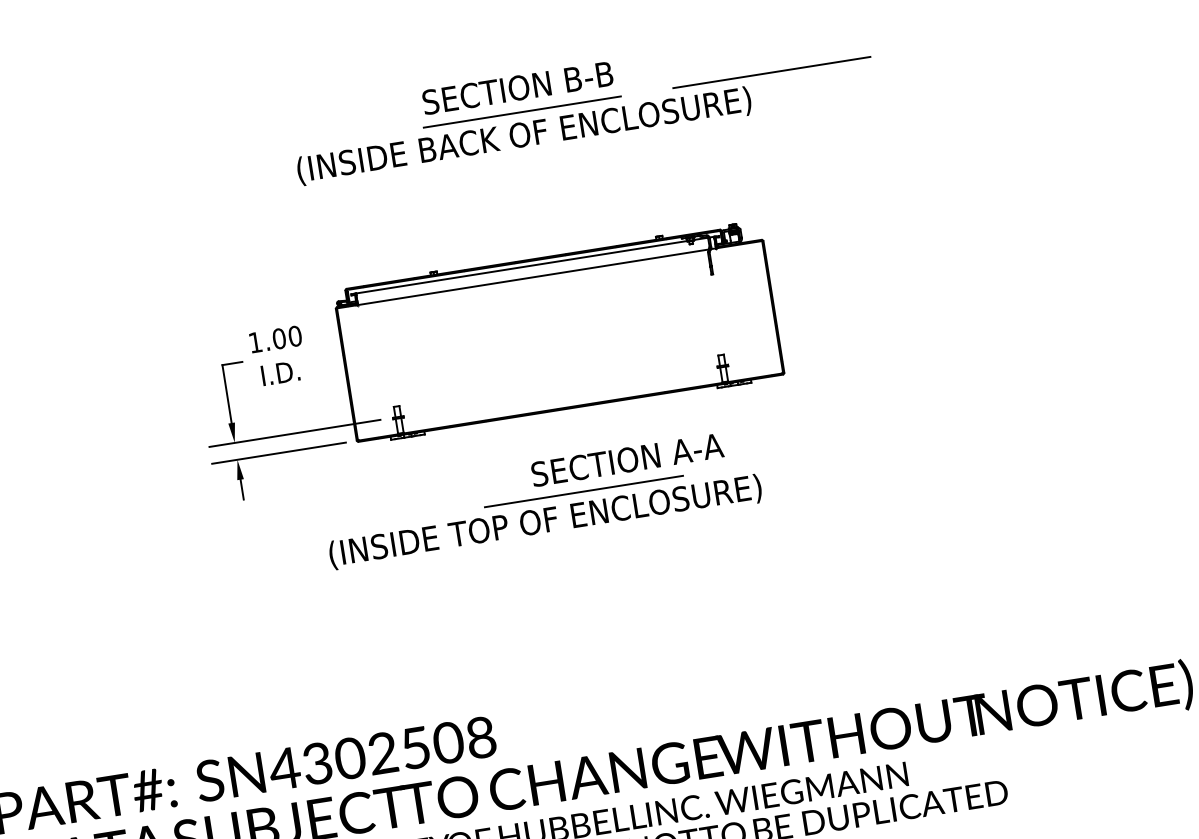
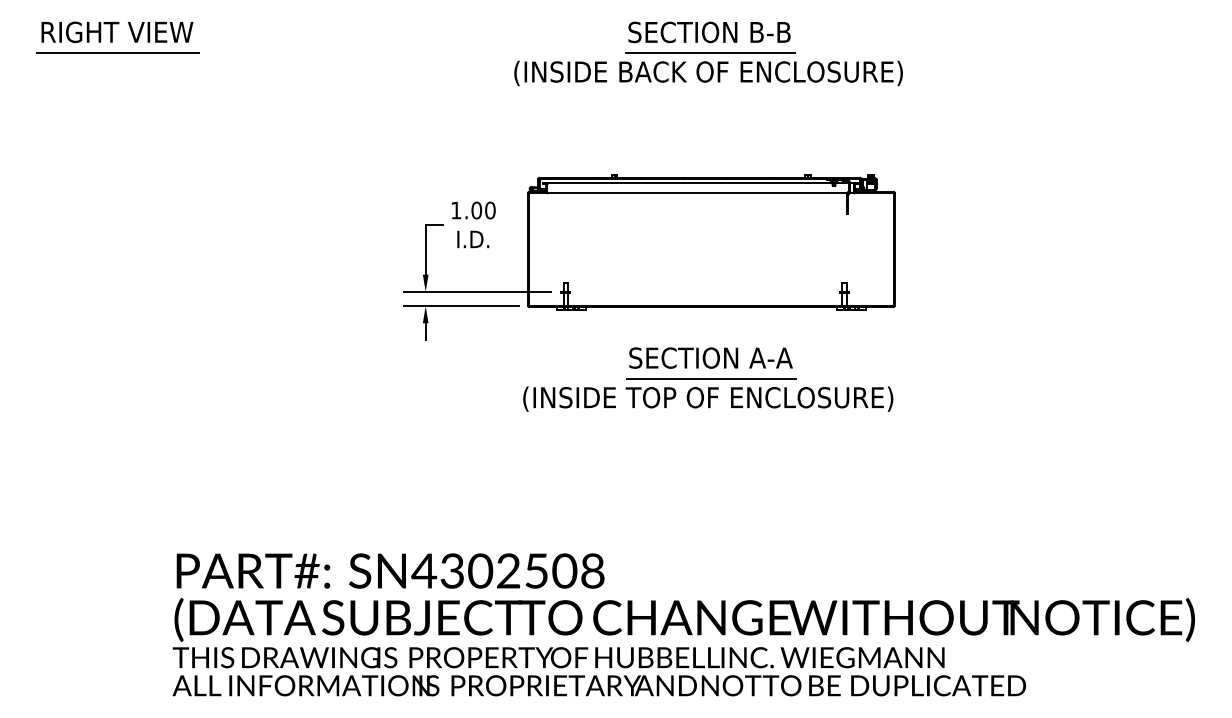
line: (772, 71) -> (924, 52), removed
text: (626, 459) -> (710, 357), moved
text: (545, 521) -> (708, 398), moved

